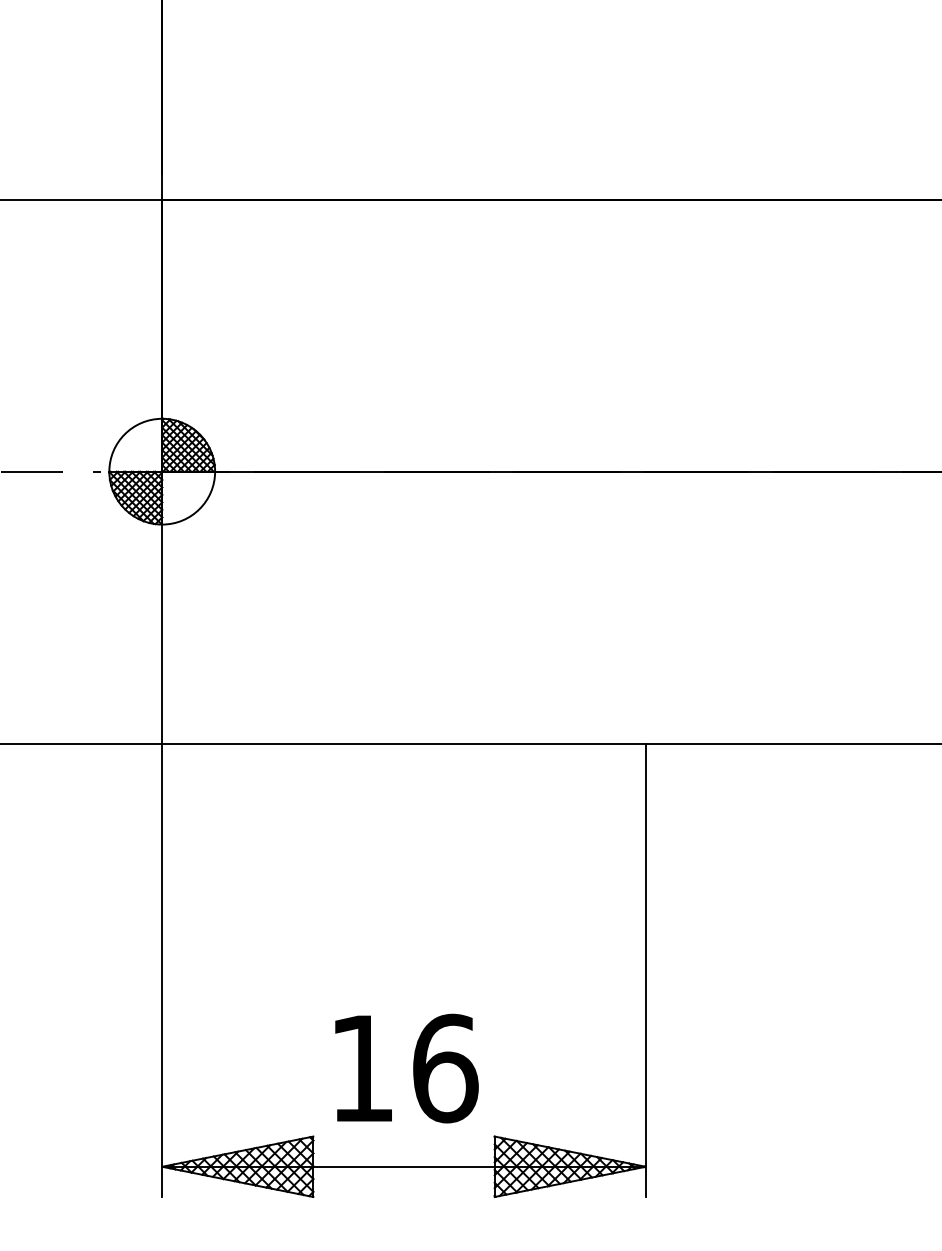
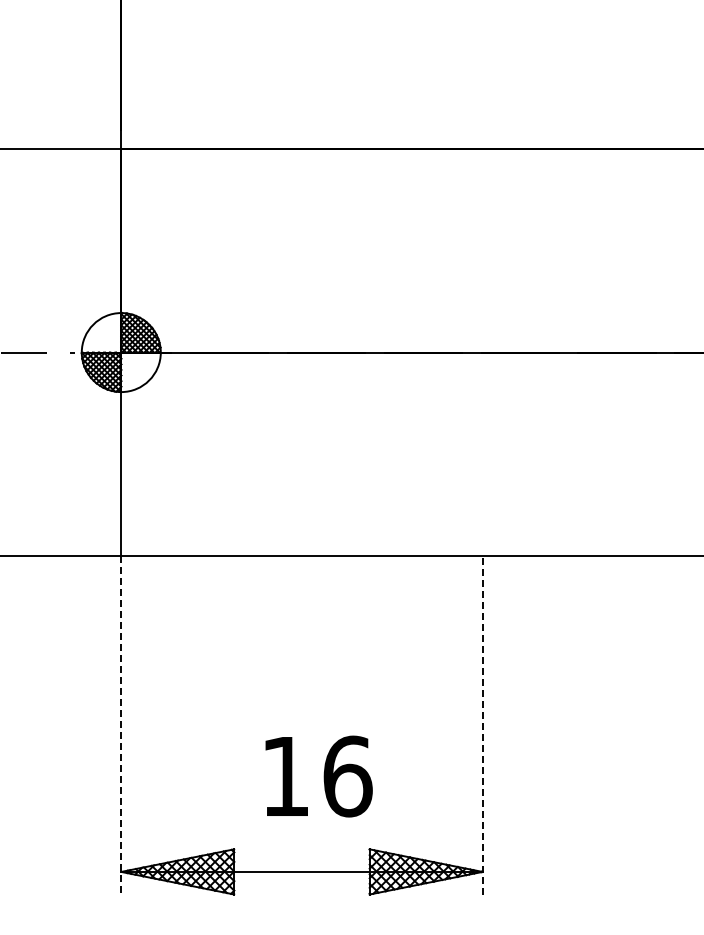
line: (645, 969) -> (482, 724), solid -> dashed
line: (162, 970) -> (121, 725), solid -> dashed
text: (406, 1068) -> (318, 776), moved

